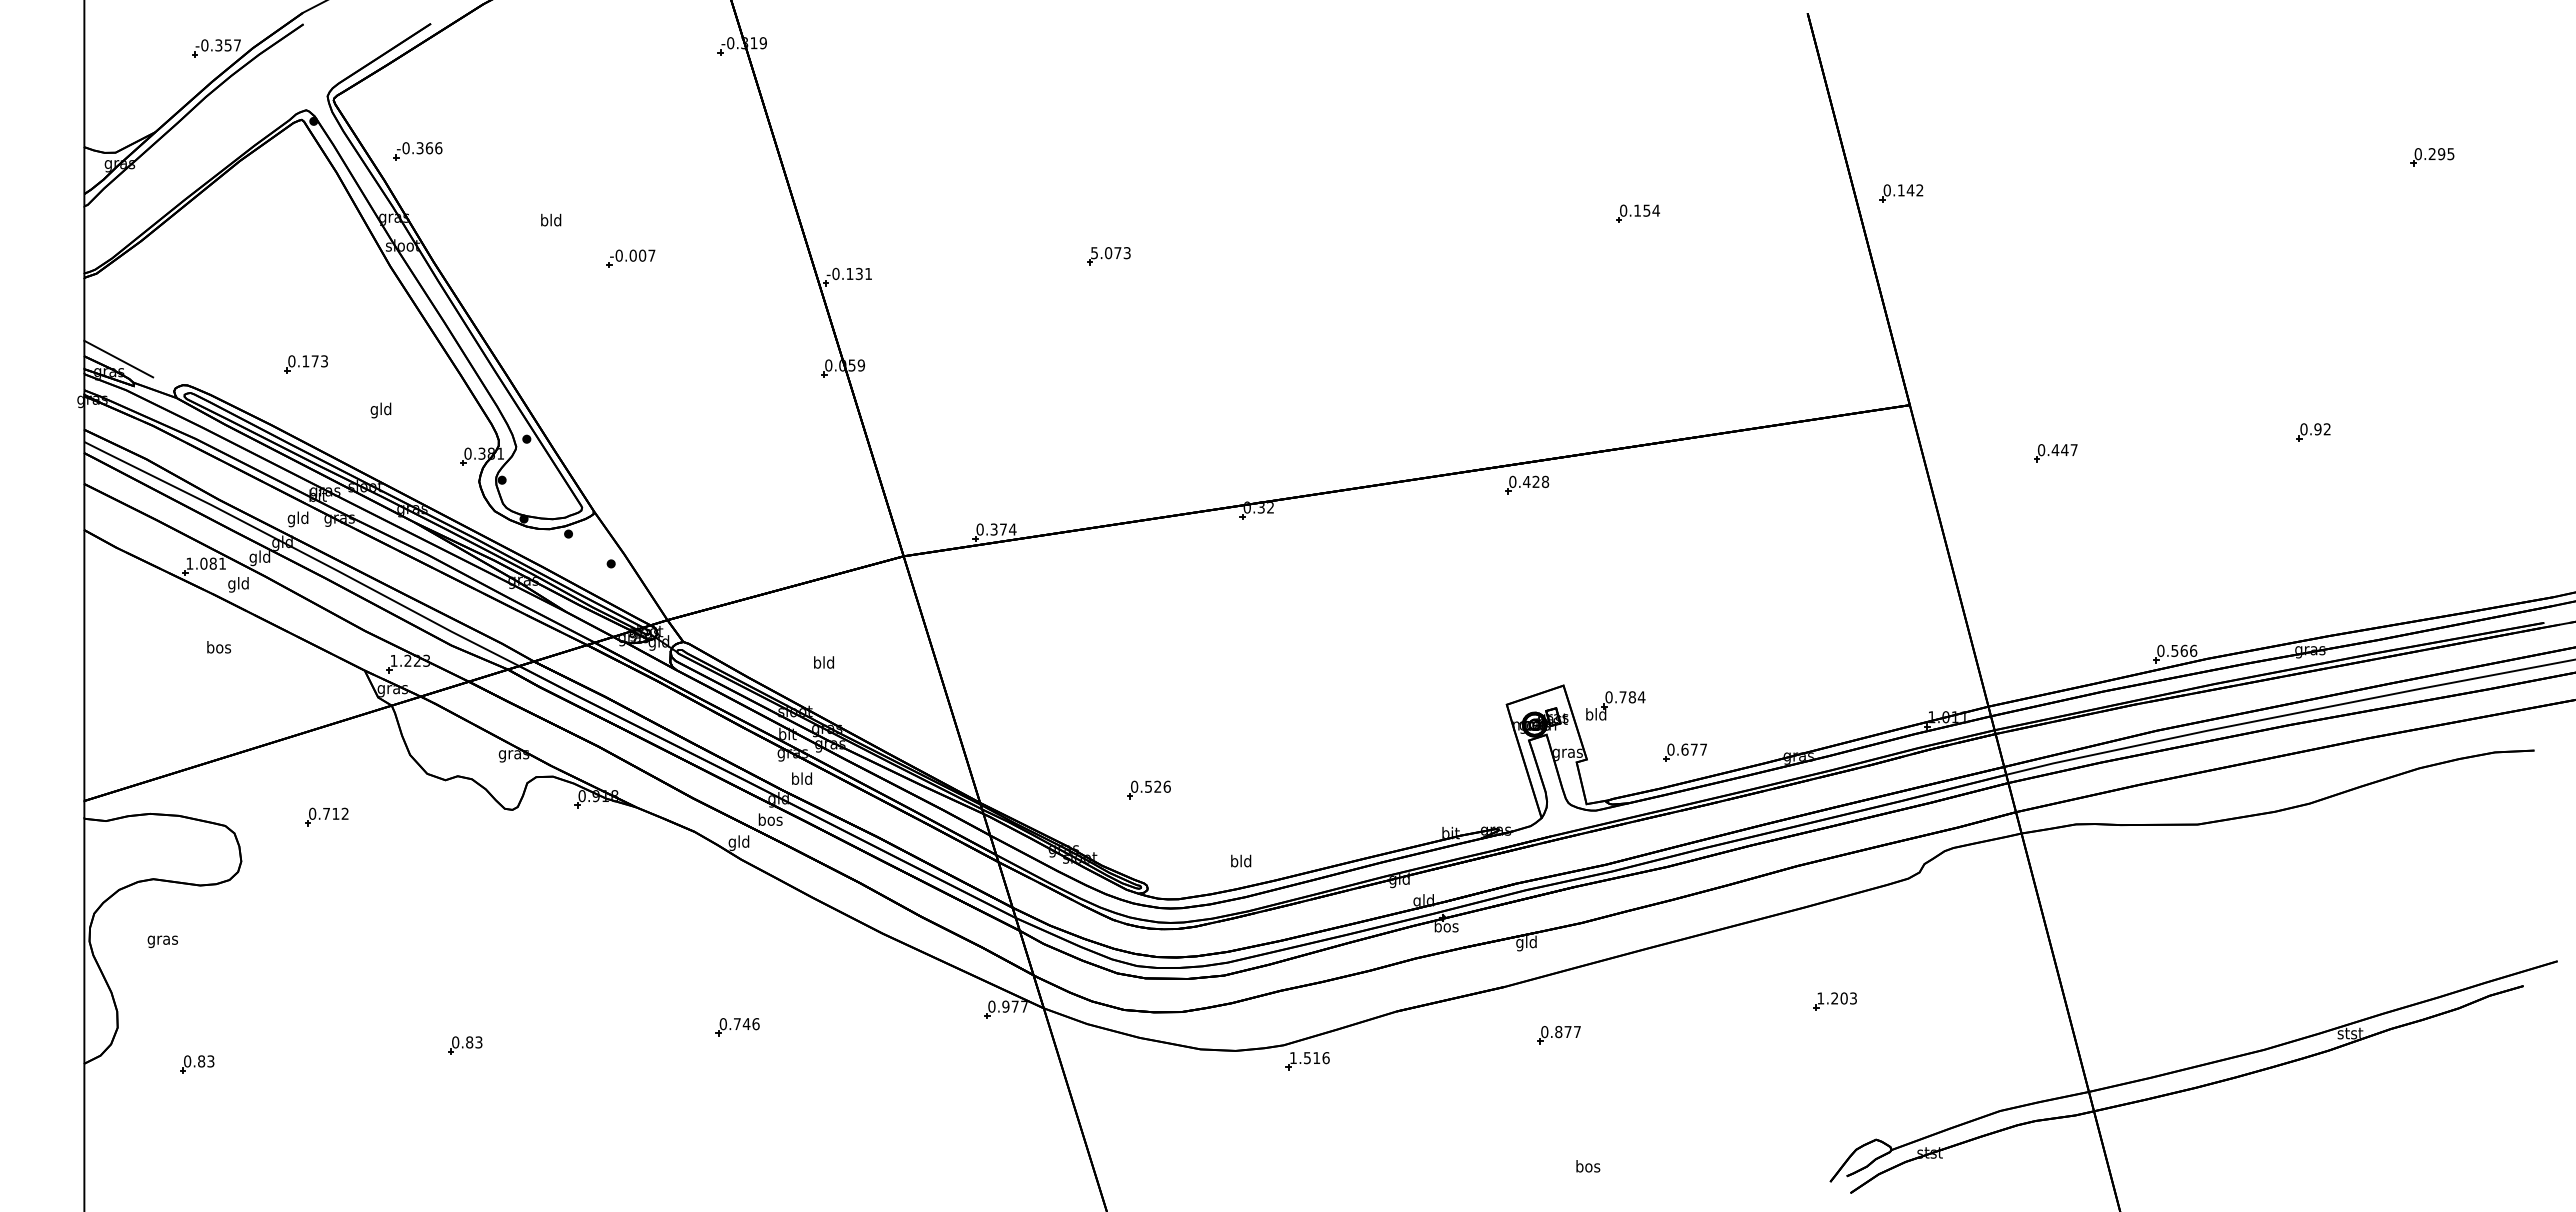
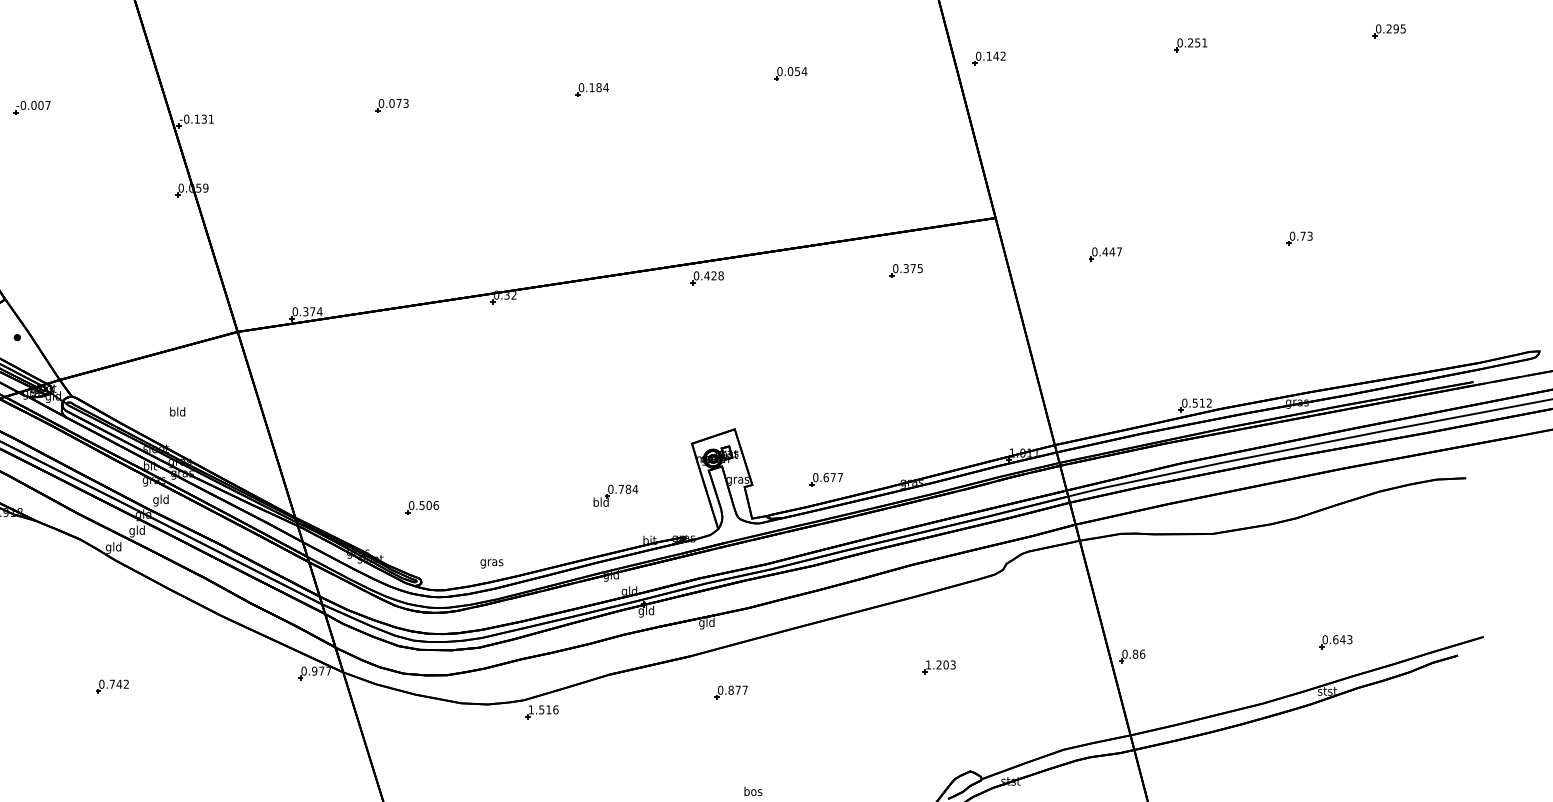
part: (2168, 175) -> (1190, 45), added
text: (1637, 210) -> (790, 71), 0.154 -> 0.054
part: (1374, 235) -> (592, 90), added
text: (1094, 253) -> (381, 103), 5.073 -> 0.073
text: (2322, 429) -> (1306, 236), 0.92 -> 0.73
part: (1791, 475) -> (906, 271), added
text: (2188, 650) -> (1205, 402), 0.566 -> 0.512
part: (1615, 705) -> (615, 495), moved
text: (795, 780) -> (156, 500), bld -> gld
text: (1157, 786) -> (428, 505), 0.526 -> 0.506
text: (770, 821) -> (137, 531), bos -> gld
text: (1241, 862) -> (492, 562), bld -> gras
text: (1446, 927) -> (646, 611), bos -> gld
part: (2361, 967) -> (1335, 641), added
part: (2091, 987) -> (1132, 656), added
text: (755, 1024) -> (126, 684), 0.746 -> 0.742

